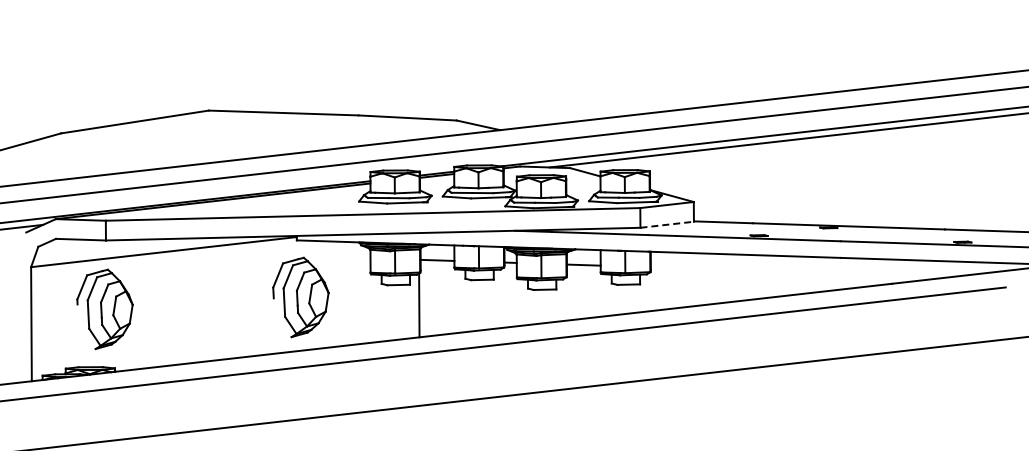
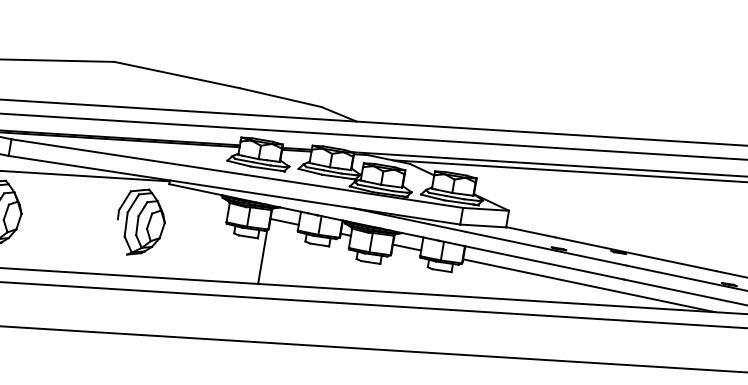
line: (667, 224) -> (483, 225), dashed -> solid
line: (801, 271) -> (589, 285), added
part: (300, 297) -> (140, 222), moved

